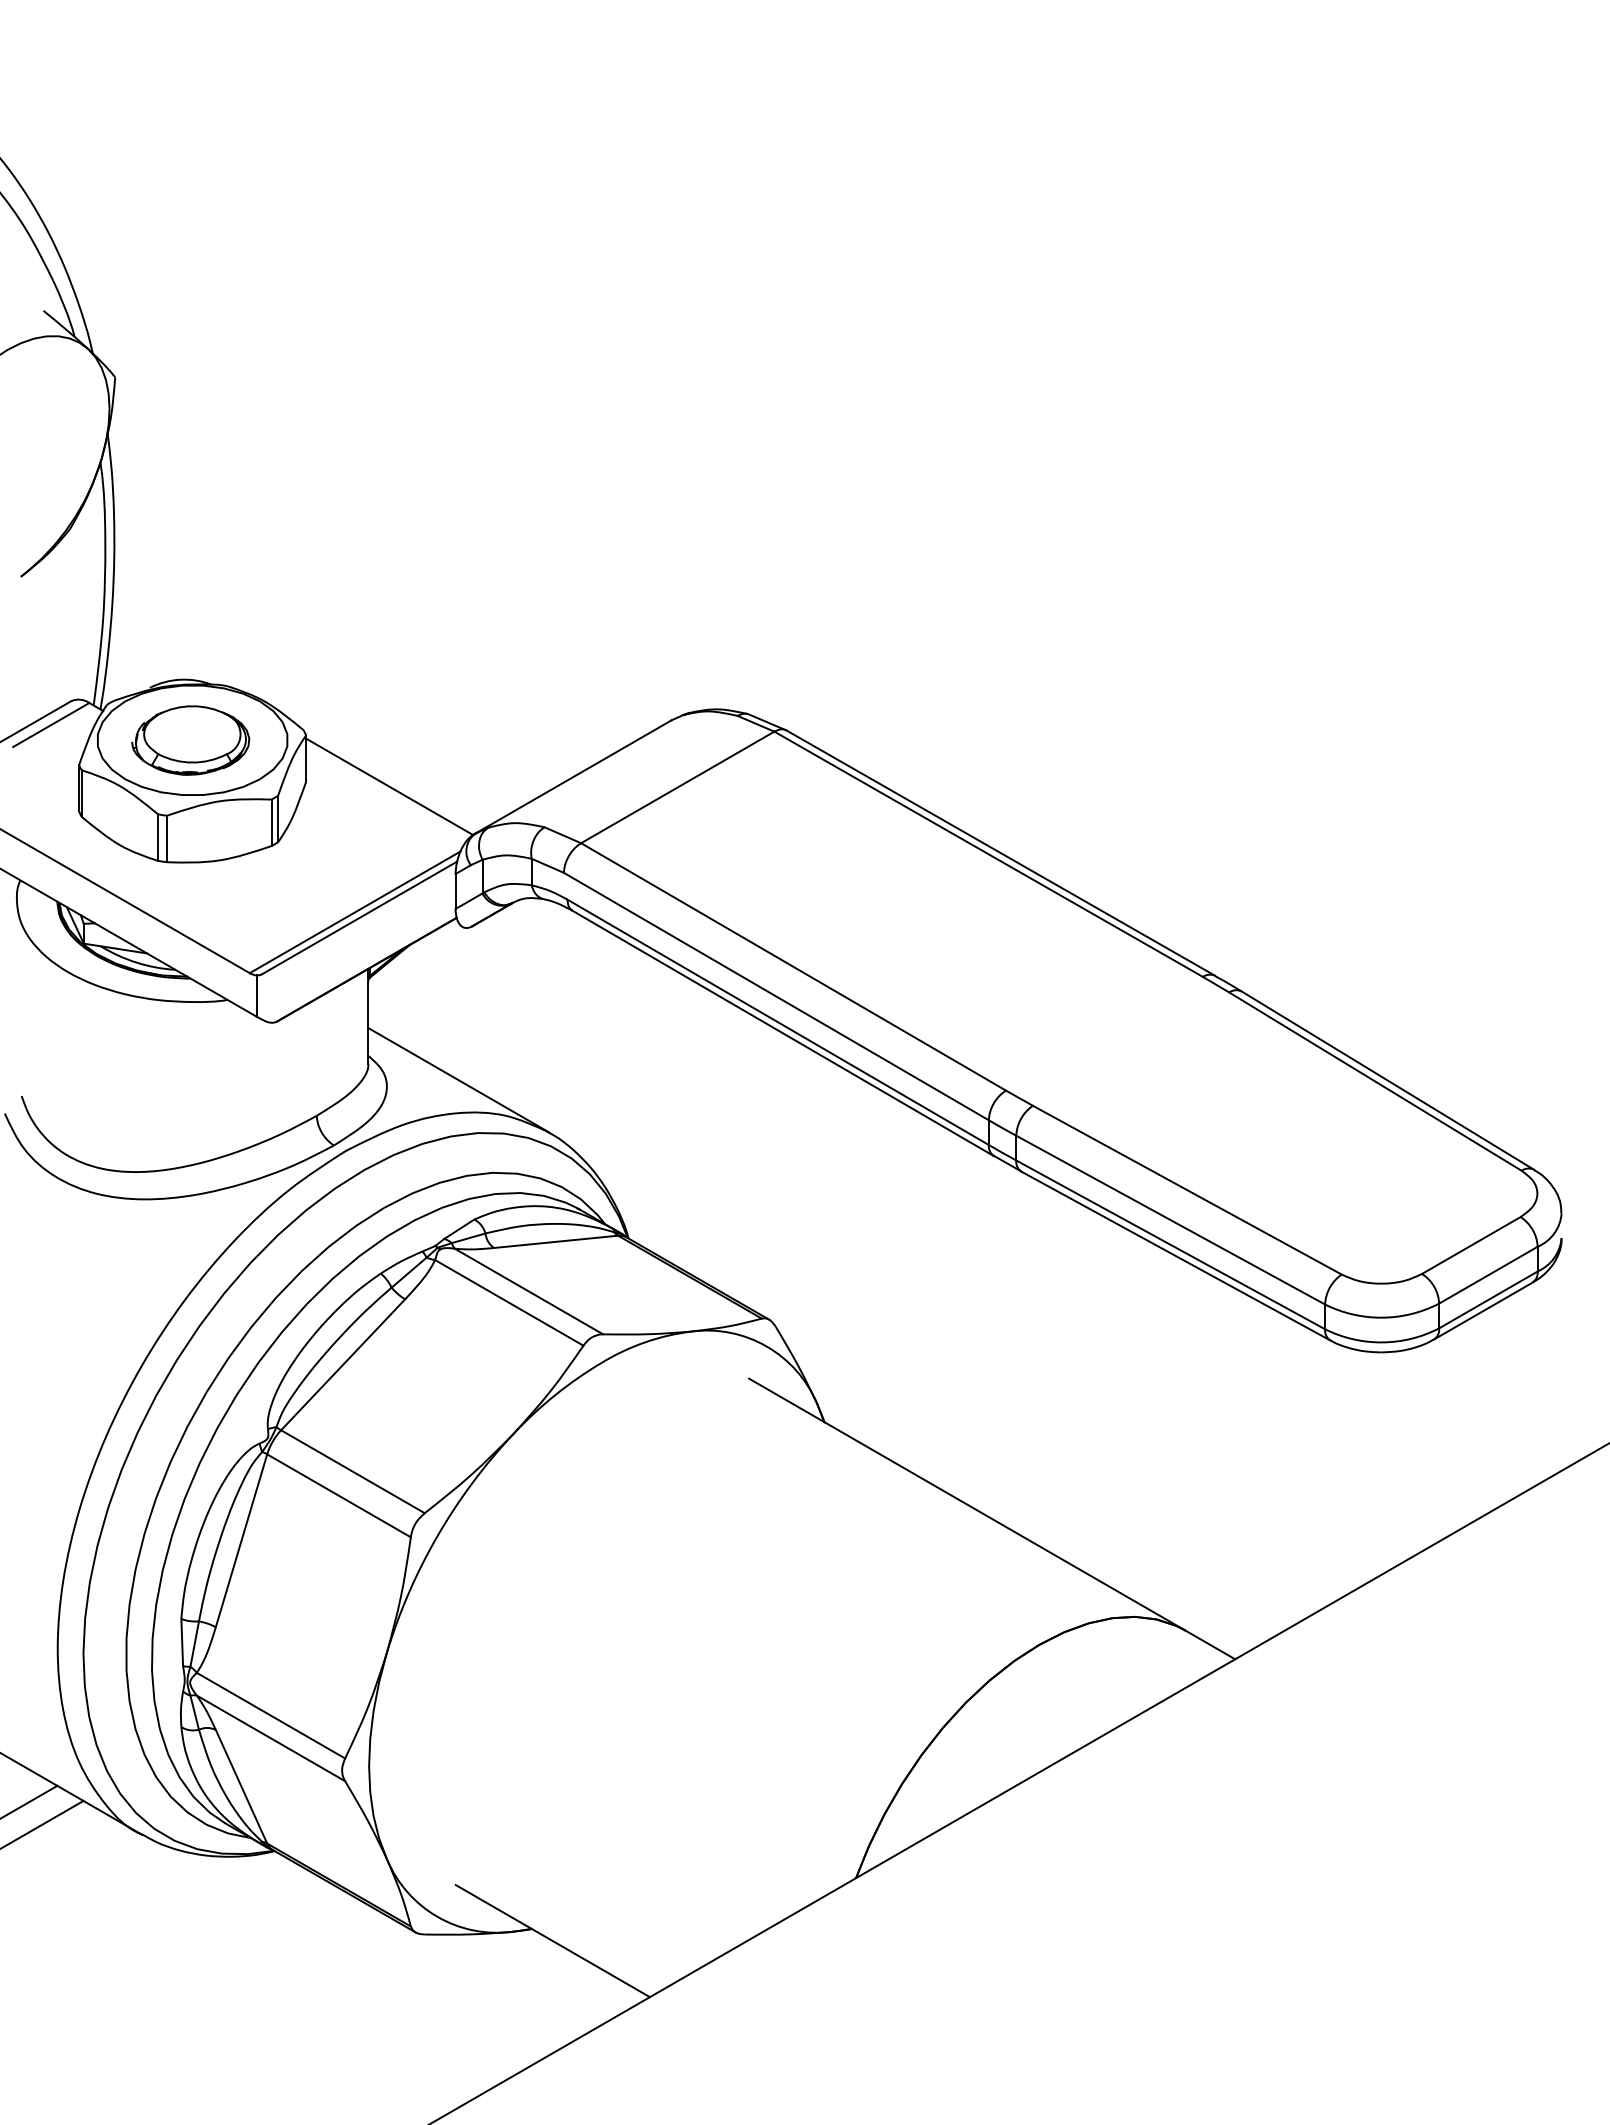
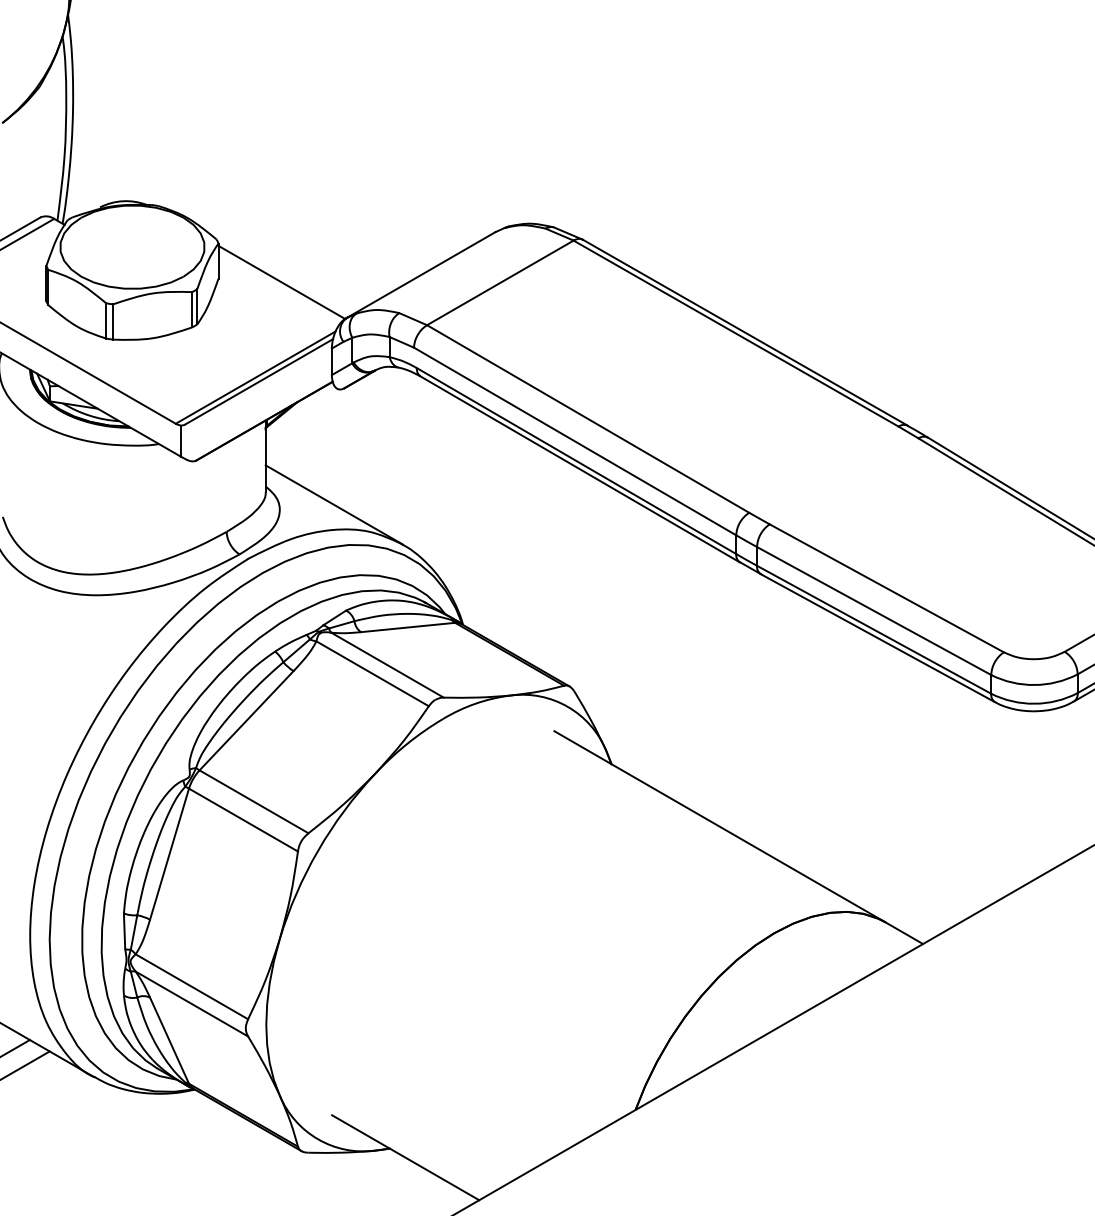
part: (190, 740) -> (130, 247), removed

